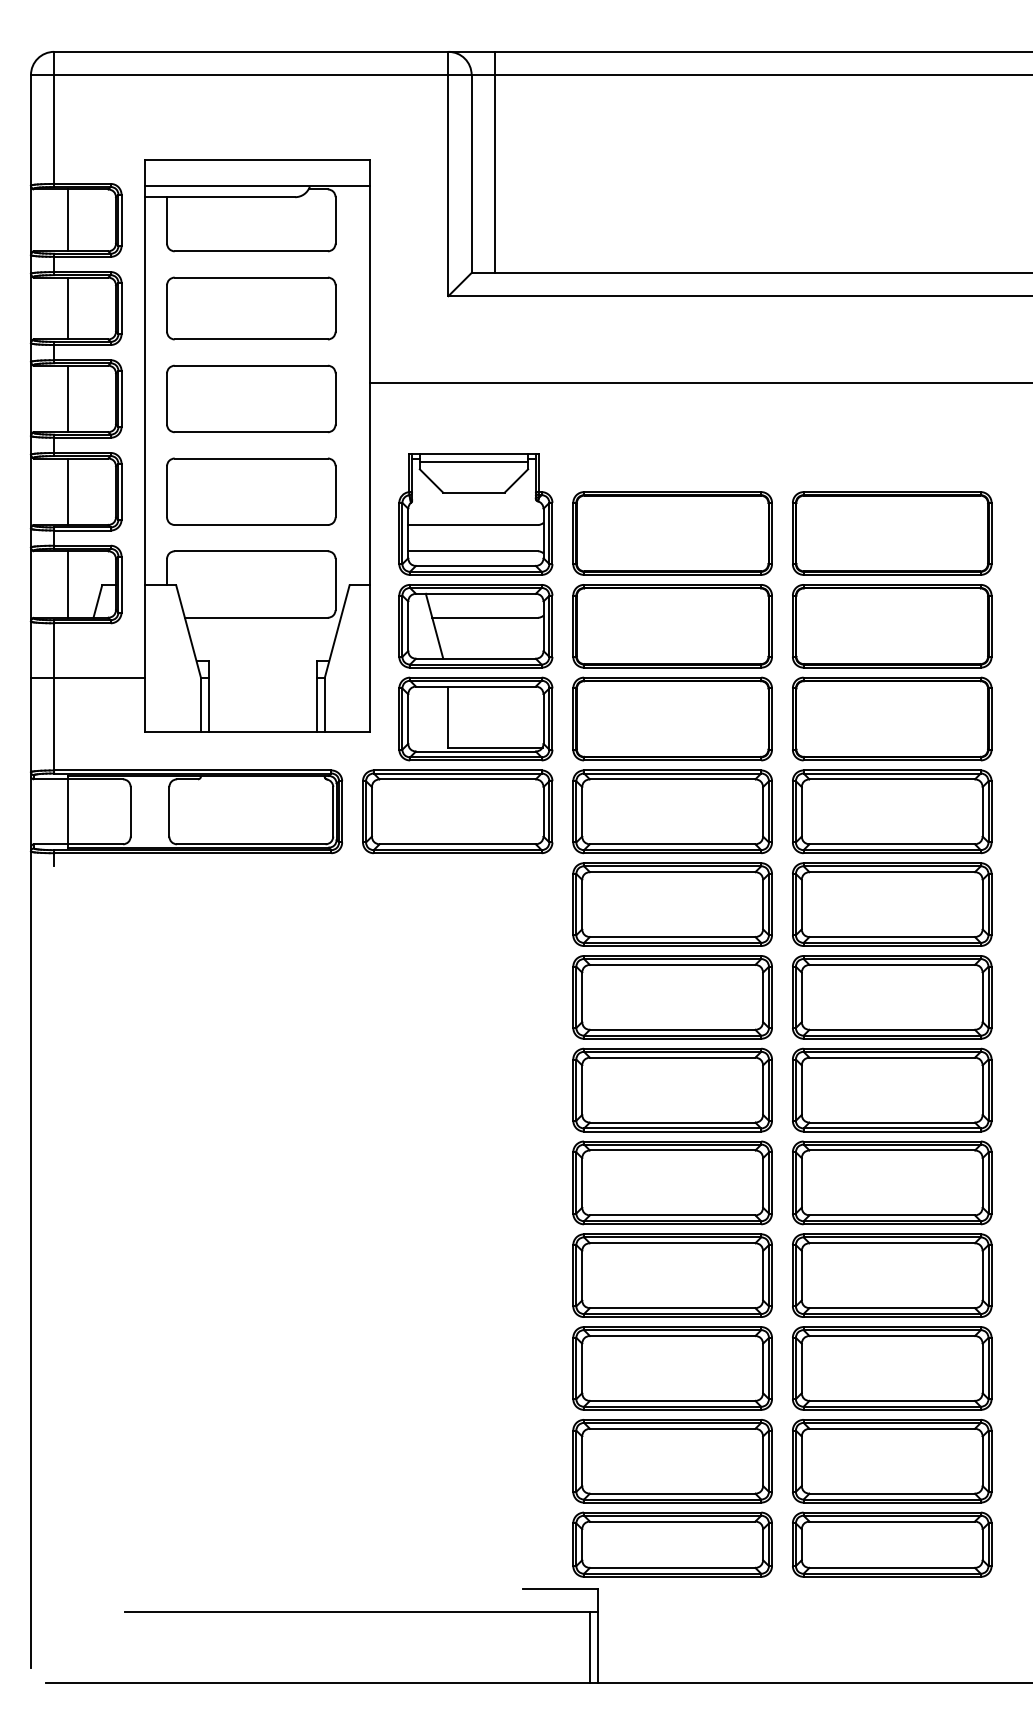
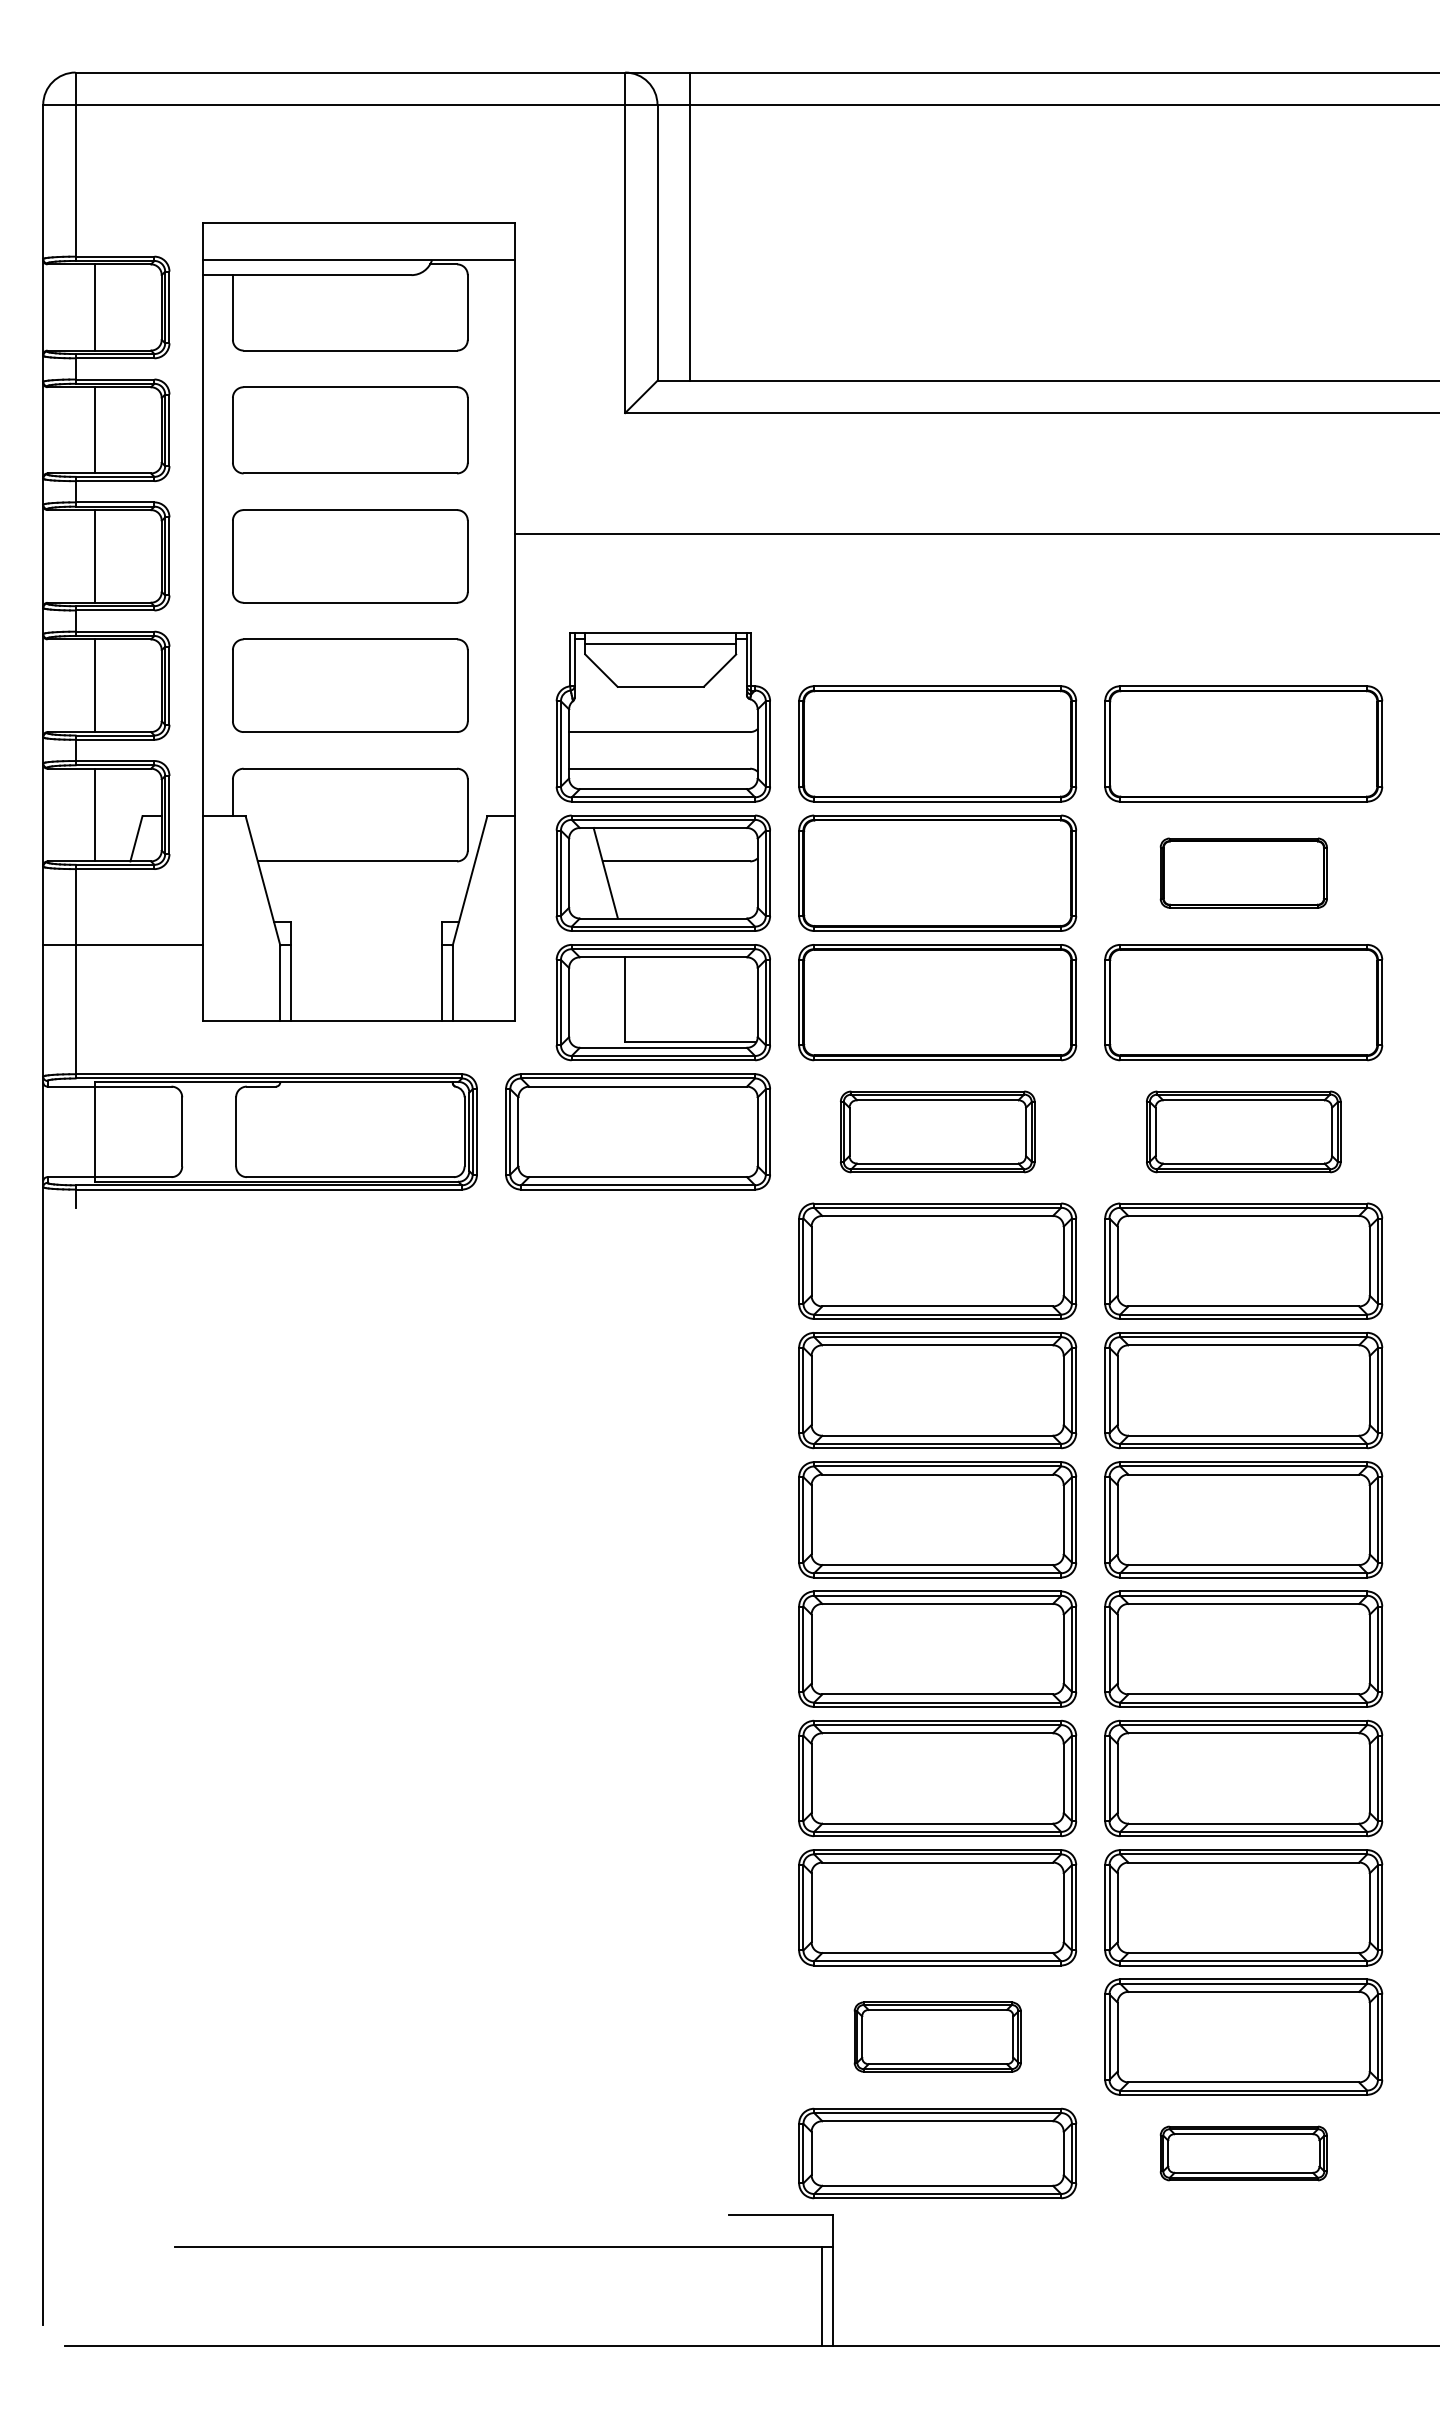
part: (892, 625) -> (1243, 872), size x0.6
part: (672, 811) -> (937, 1131), size x0.7
part: (892, 811) -> (1243, 1131), size x0.7
part: (672, 1460) -> (937, 2036), size x0.6
part: (892, 1544) -> (1243, 2153), size x0.6

